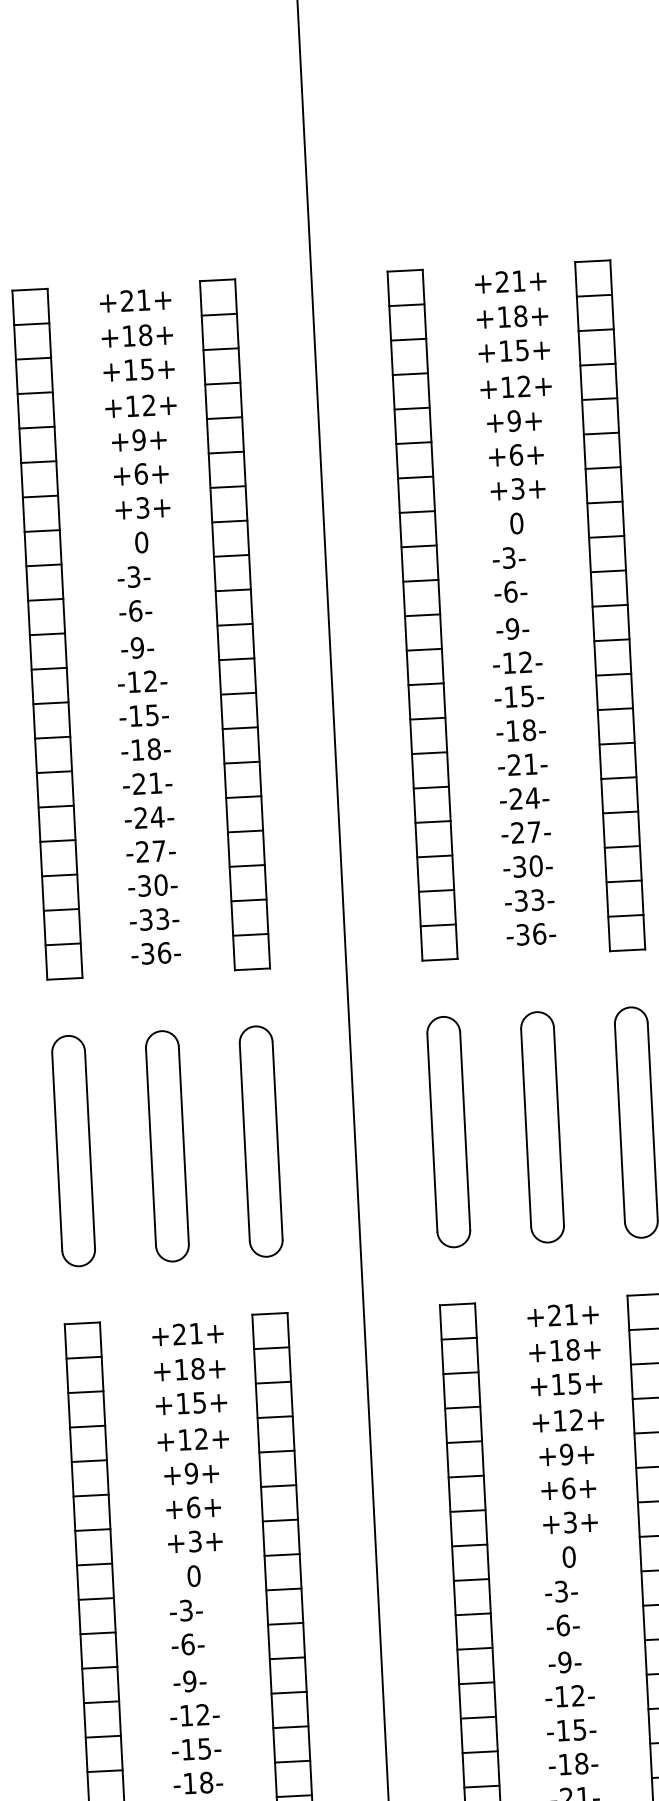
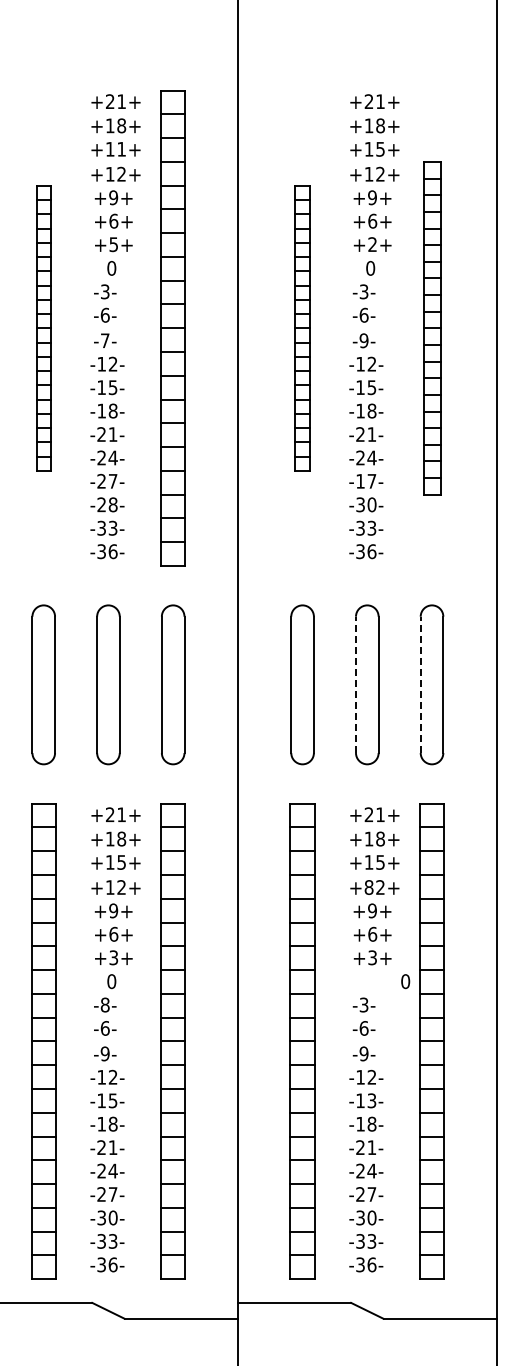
text: (147, 369) -> (121, 149), +15+ -> +11+
text: (517, 488) -> (372, 244), +3+ -> +2+
text: (143, 507) -> (114, 244), +3+ -> +5+
part: (609, 606) -> (431, 328), size x0.7
part: (422, 615) -> (302, 328), size x0.6
part: (47, 634) -> (43, 328), size x0.6
text: (136, 647) -> (104, 340), -9- -> -7-
text: (517, 831) -> (360, 480), -27- -> -17-
text: (152, 885) -> (107, 504), -30- -> -28-
line: (619, 1122) -> (420, 684), solid -> dashed
line: (525, 1127) -> (355, 684), solid -> dashed
text: (559, 1420) -> (368, 887), +12+ -> +82+
text: (568, 1556) -> (405, 981), moved
text: (185, 1609) -> (104, 1004), -3- -> -8-
text: (580, 1729) -> (372, 1100), -15- -> -13-

